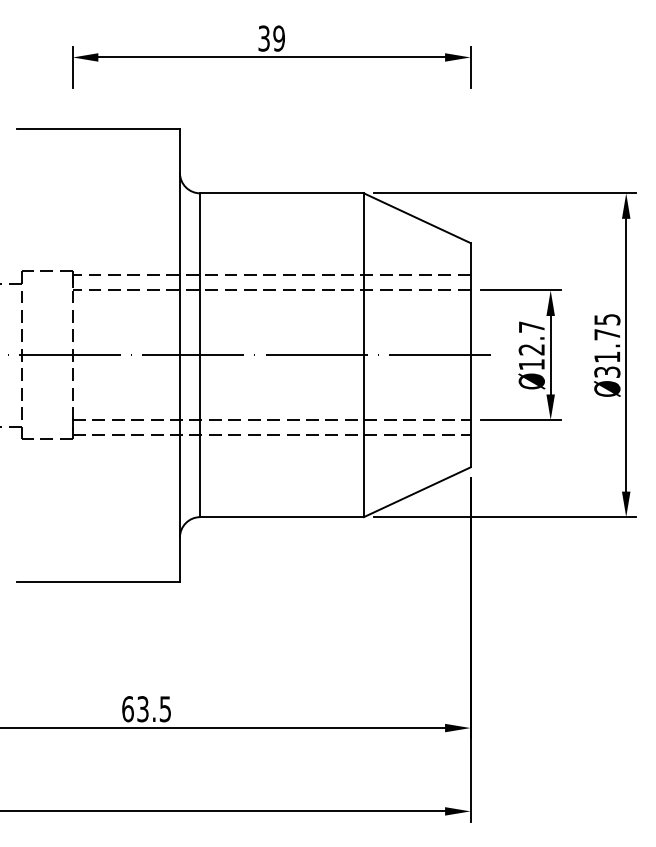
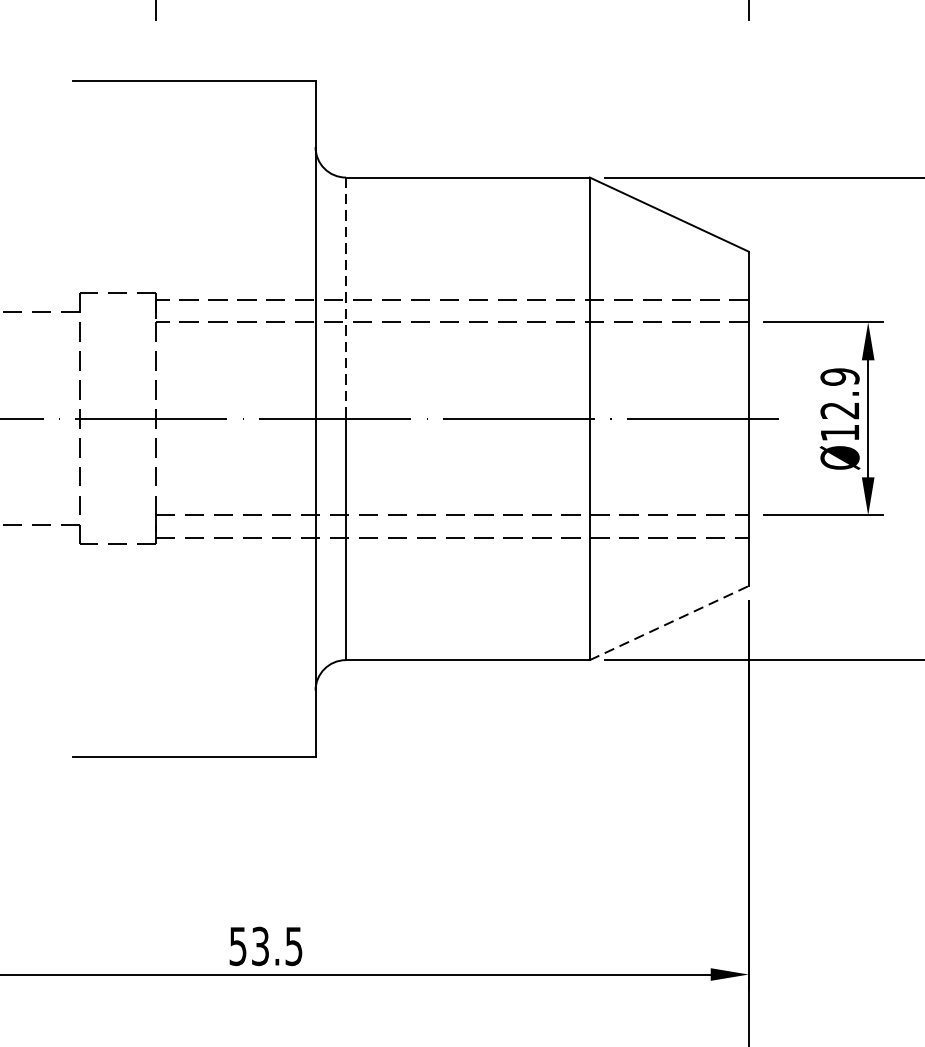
line: (200, 274) -> (346, 298), solid -> dashed
text: (531, 327) -> (839, 377), Ø12.7 -> Ø12.9
line: (417, 492) -> (669, 623), solid -> dashed
text: (127, 709) -> (237, 946), 63.5 -> 53.5

